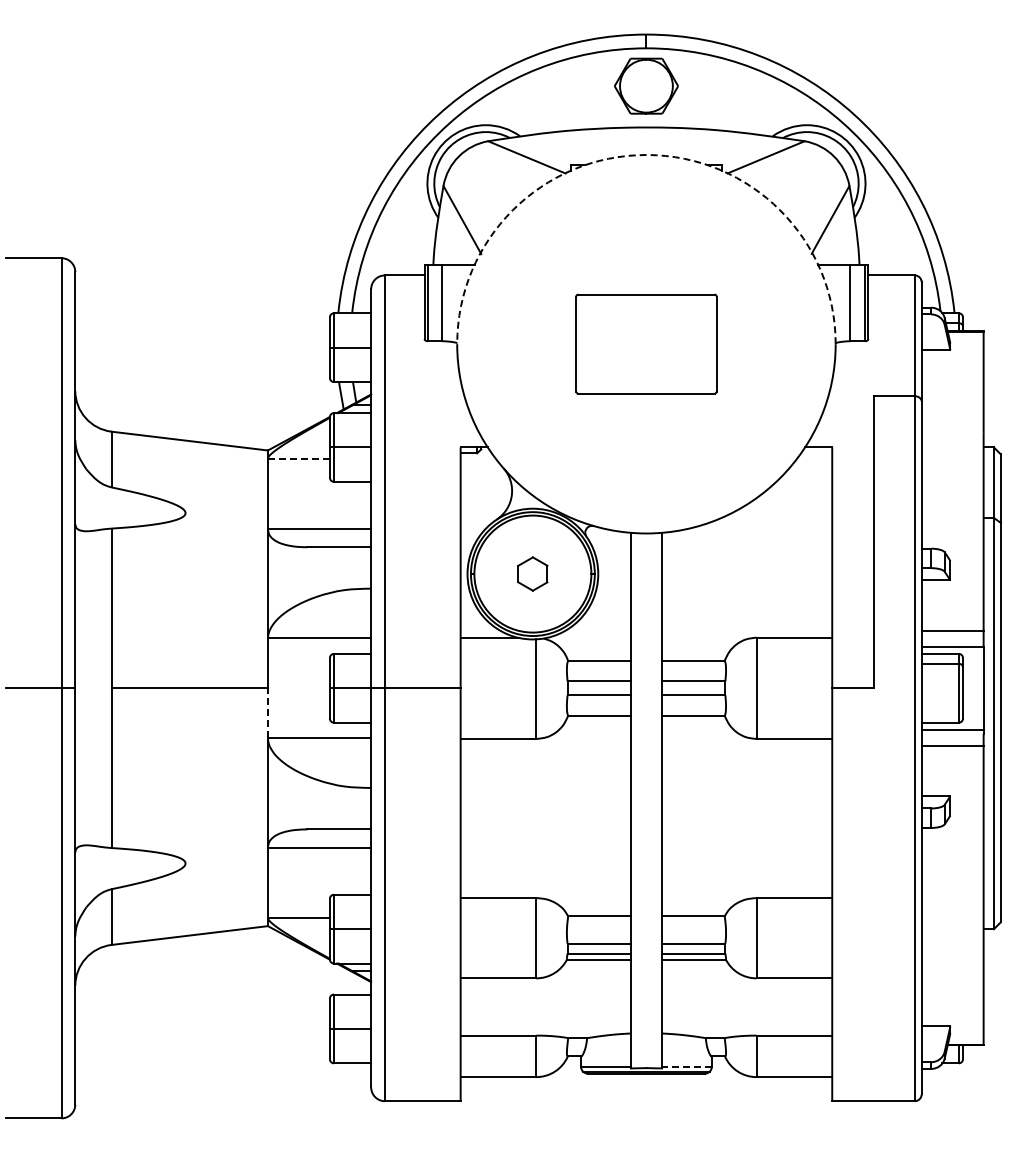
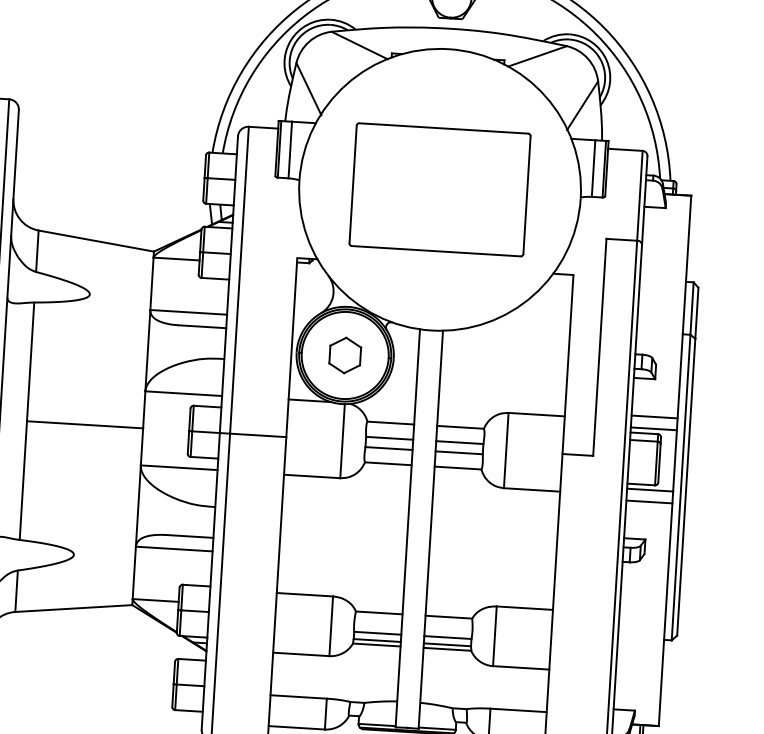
arc: (646, 155) -> (448, 49), dashed -> solid
part: (646, 343) -> (440, 189), size x1.67
line: (298, 458) -> (176, 258), dashed -> solid
part: (532, 573) -> (344, 355), size x1.43
line: (267, 713) -> (141, 447), dashed -> solid
line: (686, 1066) -> (437, 728), dashed -> solid

